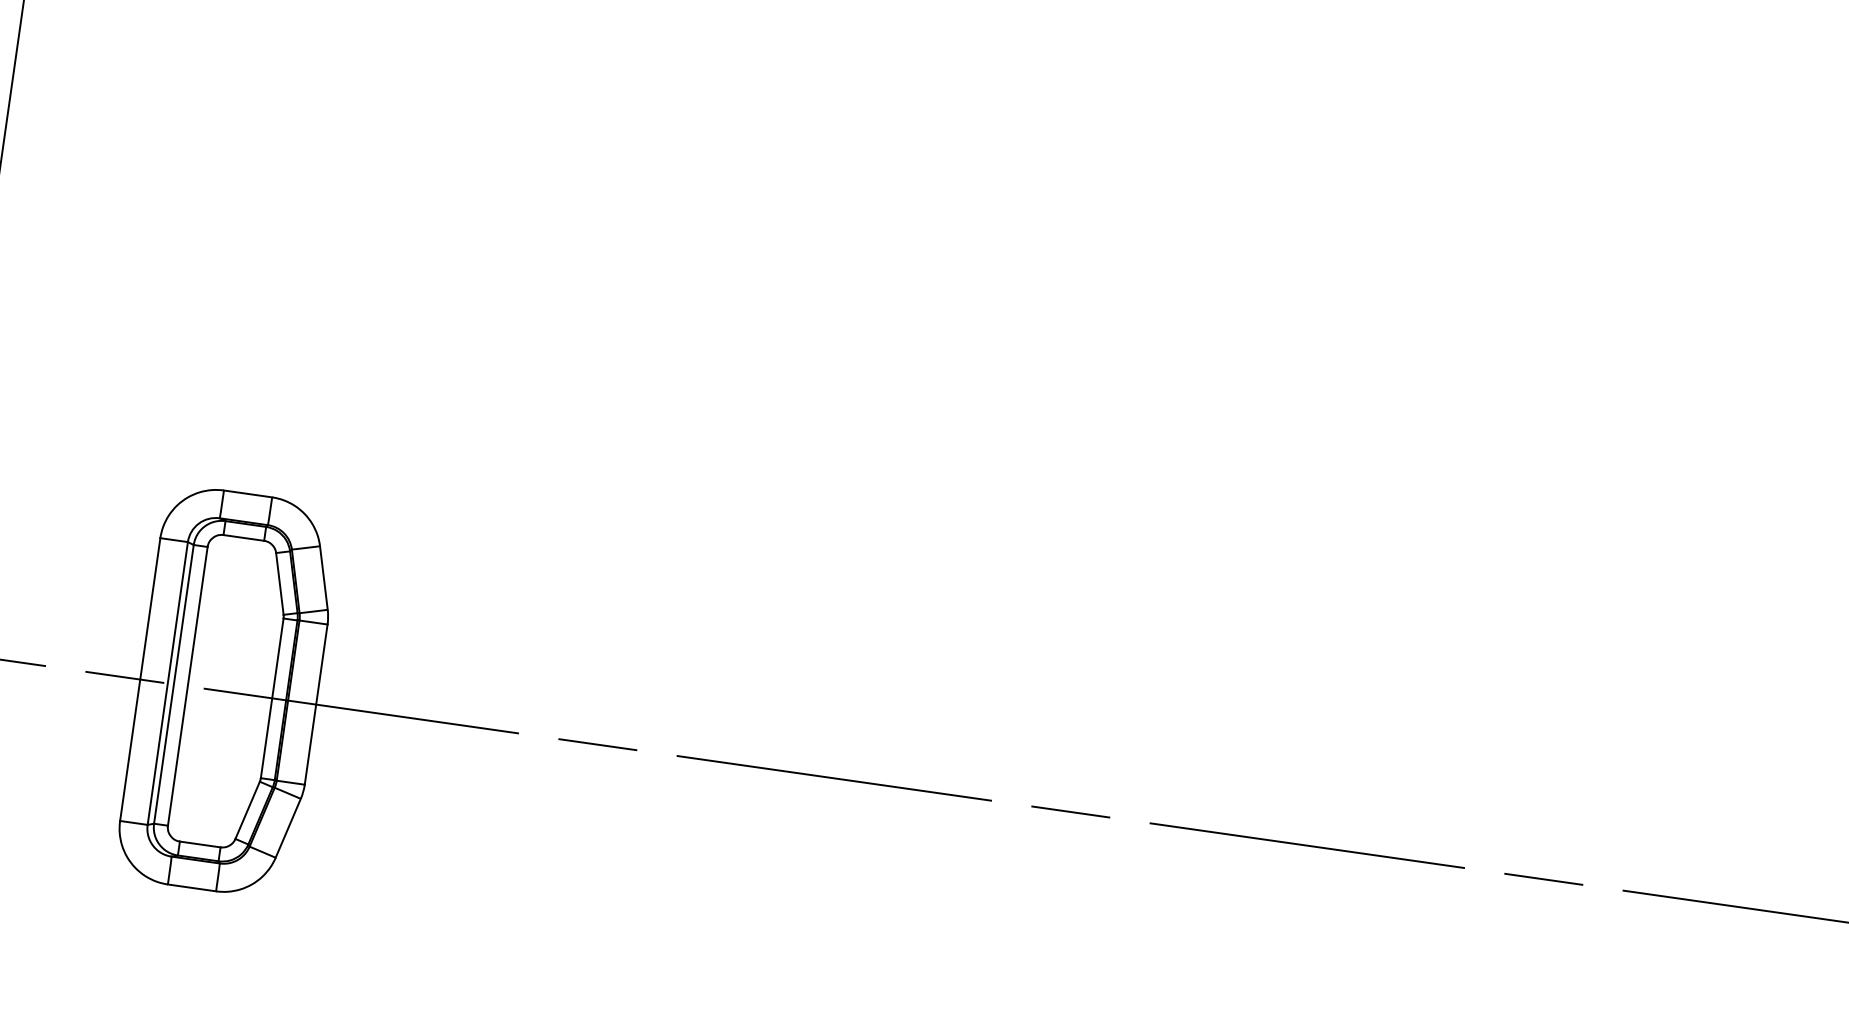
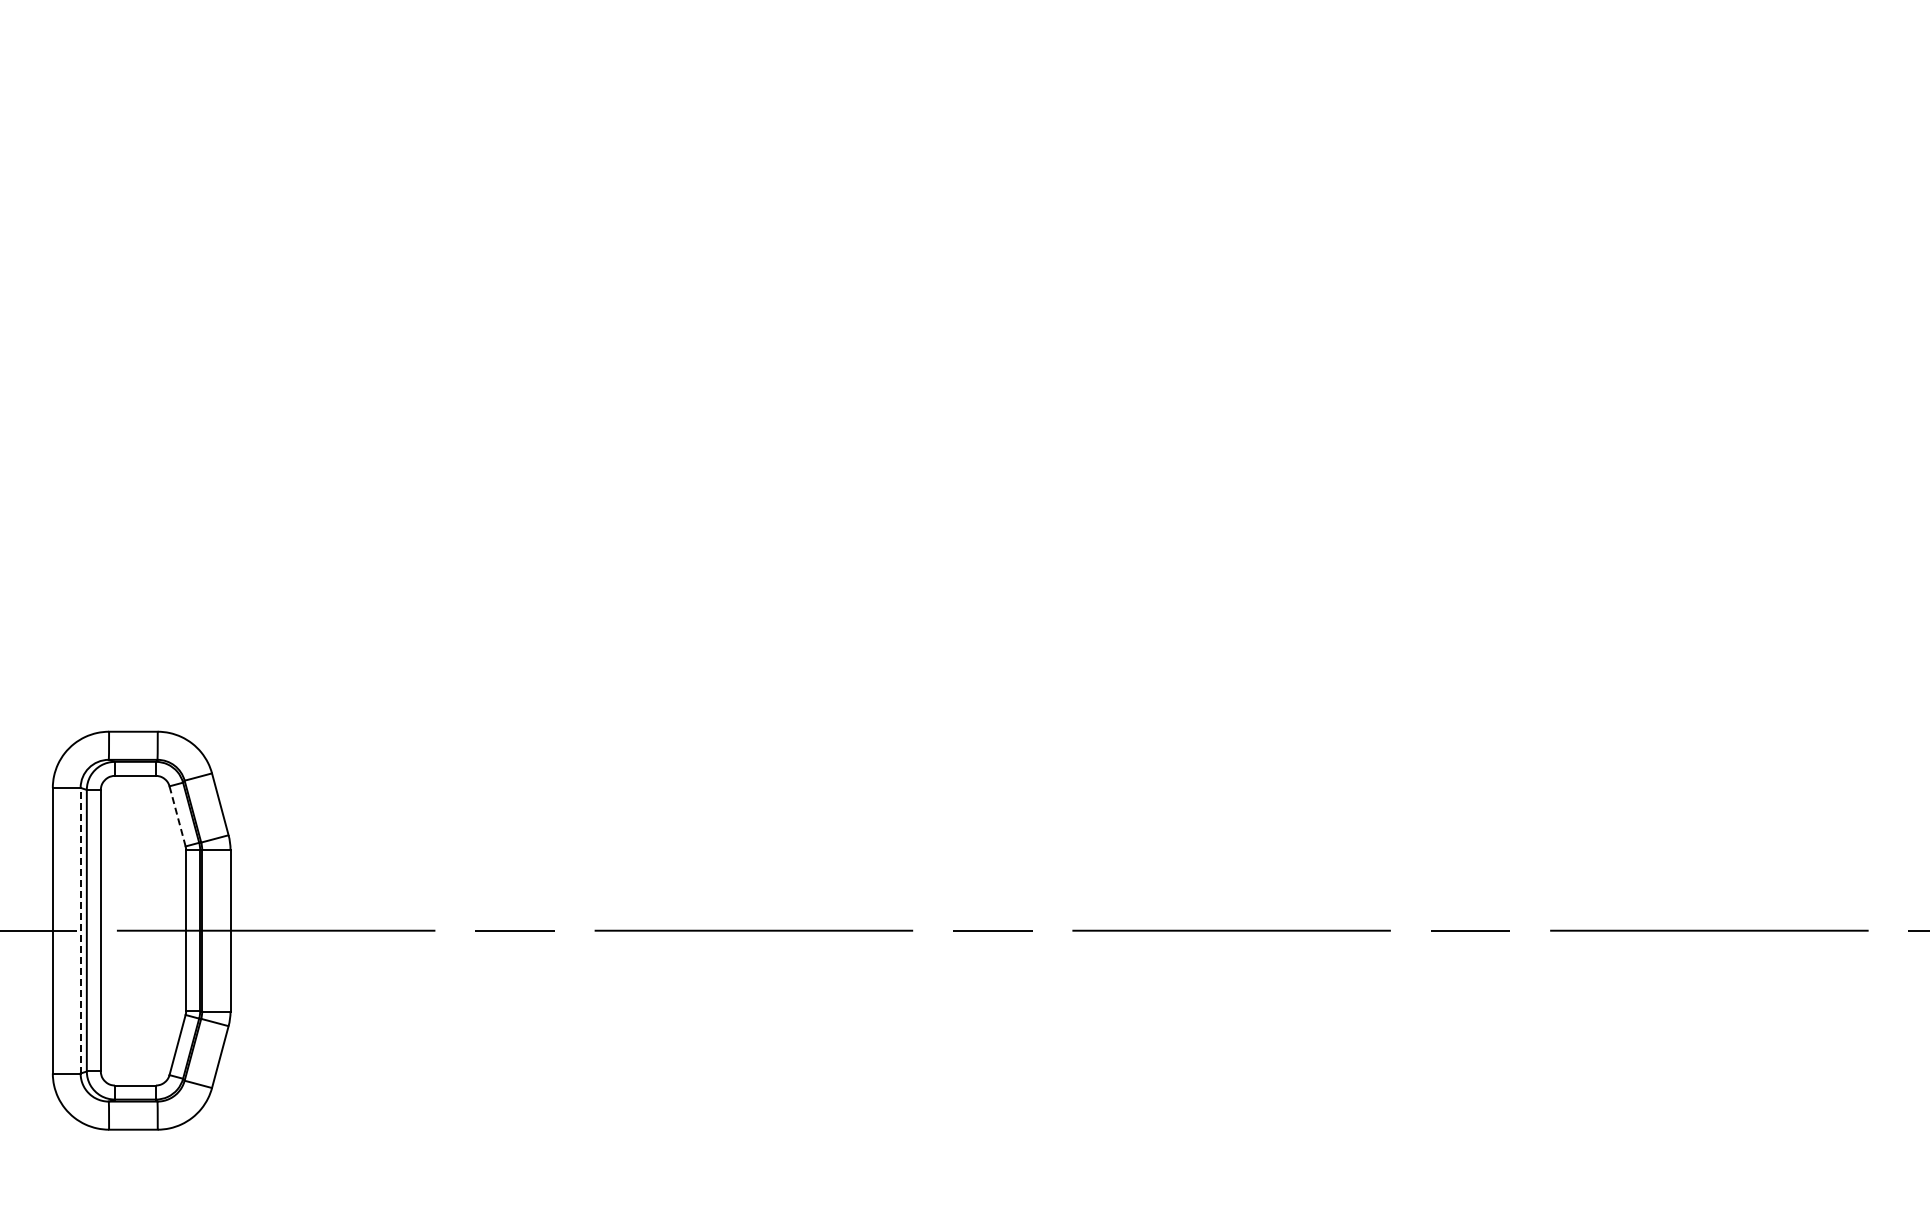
line: (279, 583) -> (177, 815), solid -> dashed
line: (167, 683) -> (80, 930), solid -> dashed

